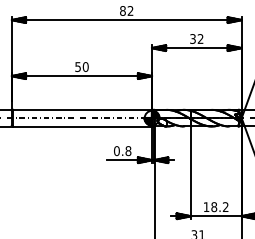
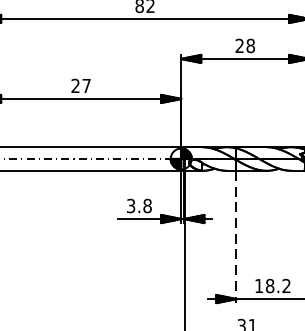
text: (196, 38) -> (244, 45), 32 -> 28
text: (81, 67) -> (80, 86), 50 -> 27
text: (116, 151) -> (130, 206), 0.8 -> 3.8
line: (190, 173) -> (236, 238), solid -> dashed

